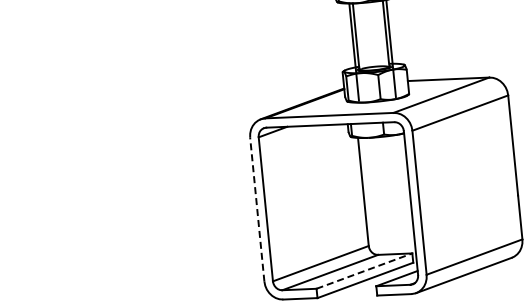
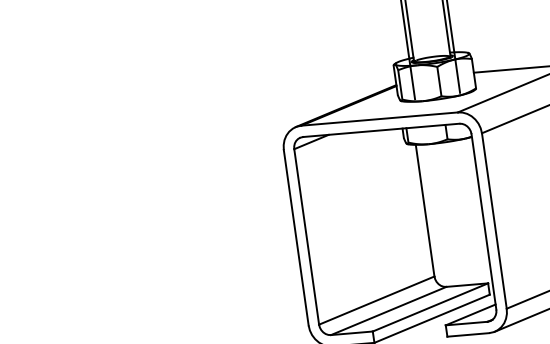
line: (257, 209) -> (296, 237), dashed -> solid
line: (364, 270) -> (430, 306), dashed -> solid

